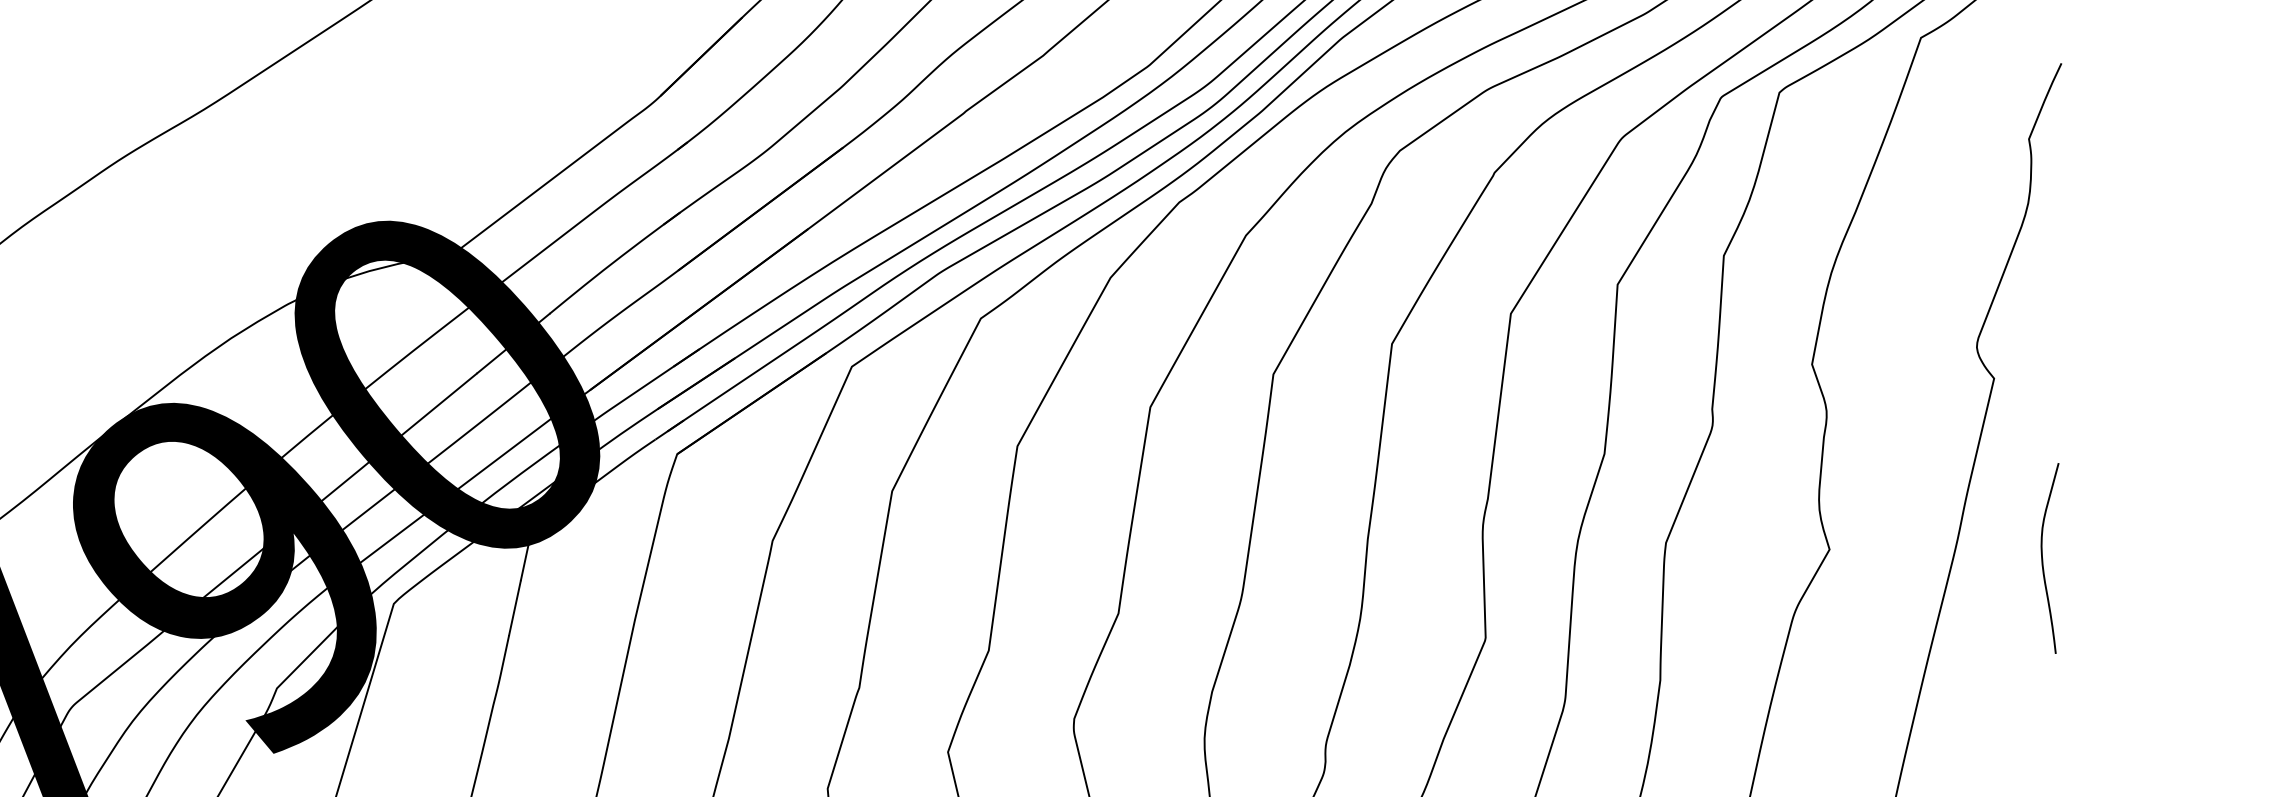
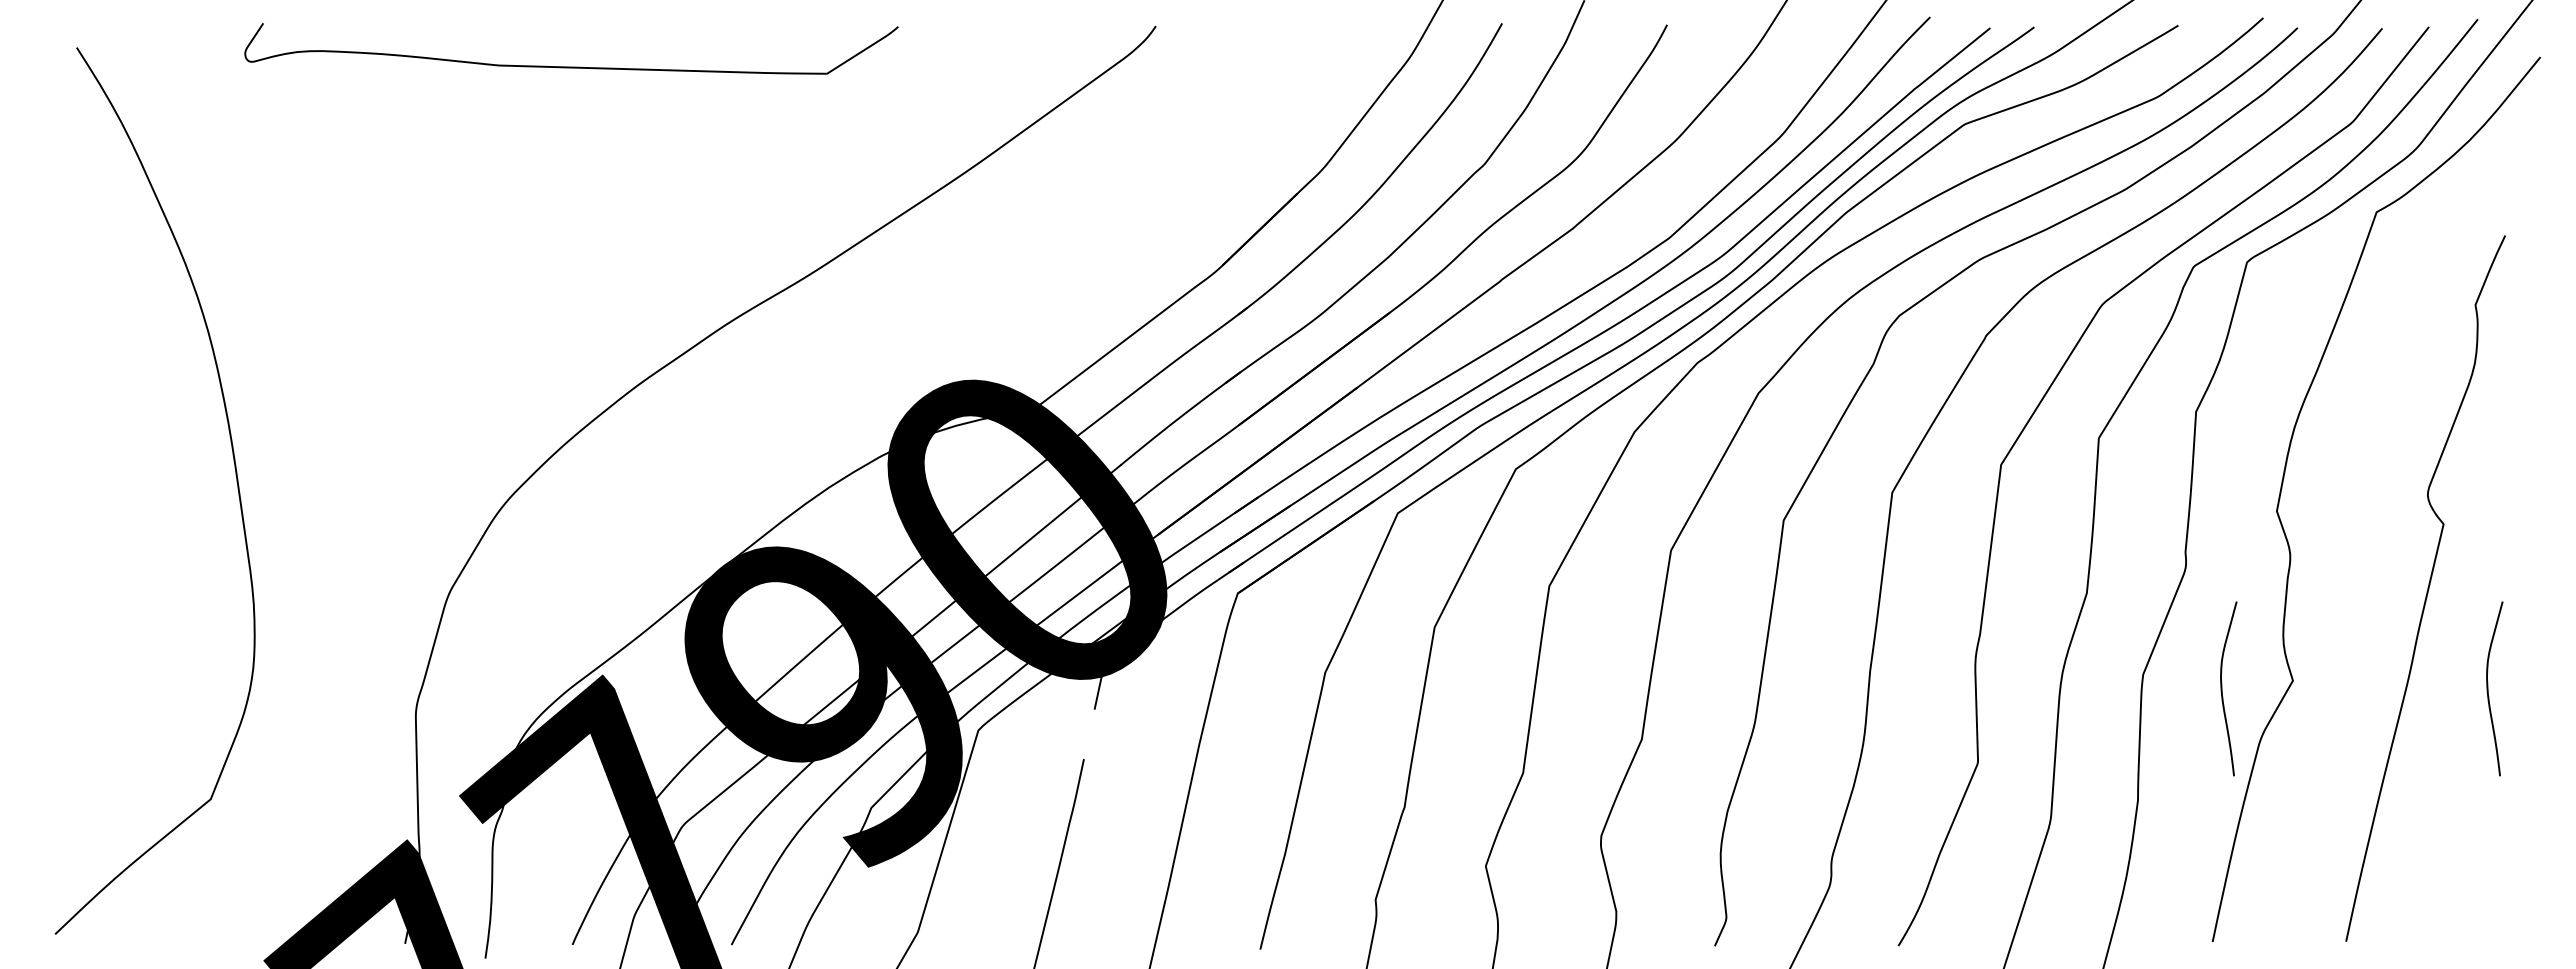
curve: (1752, 558) -> (2222, 688), added
line: (514, 608) -> (1088, 734), removed

